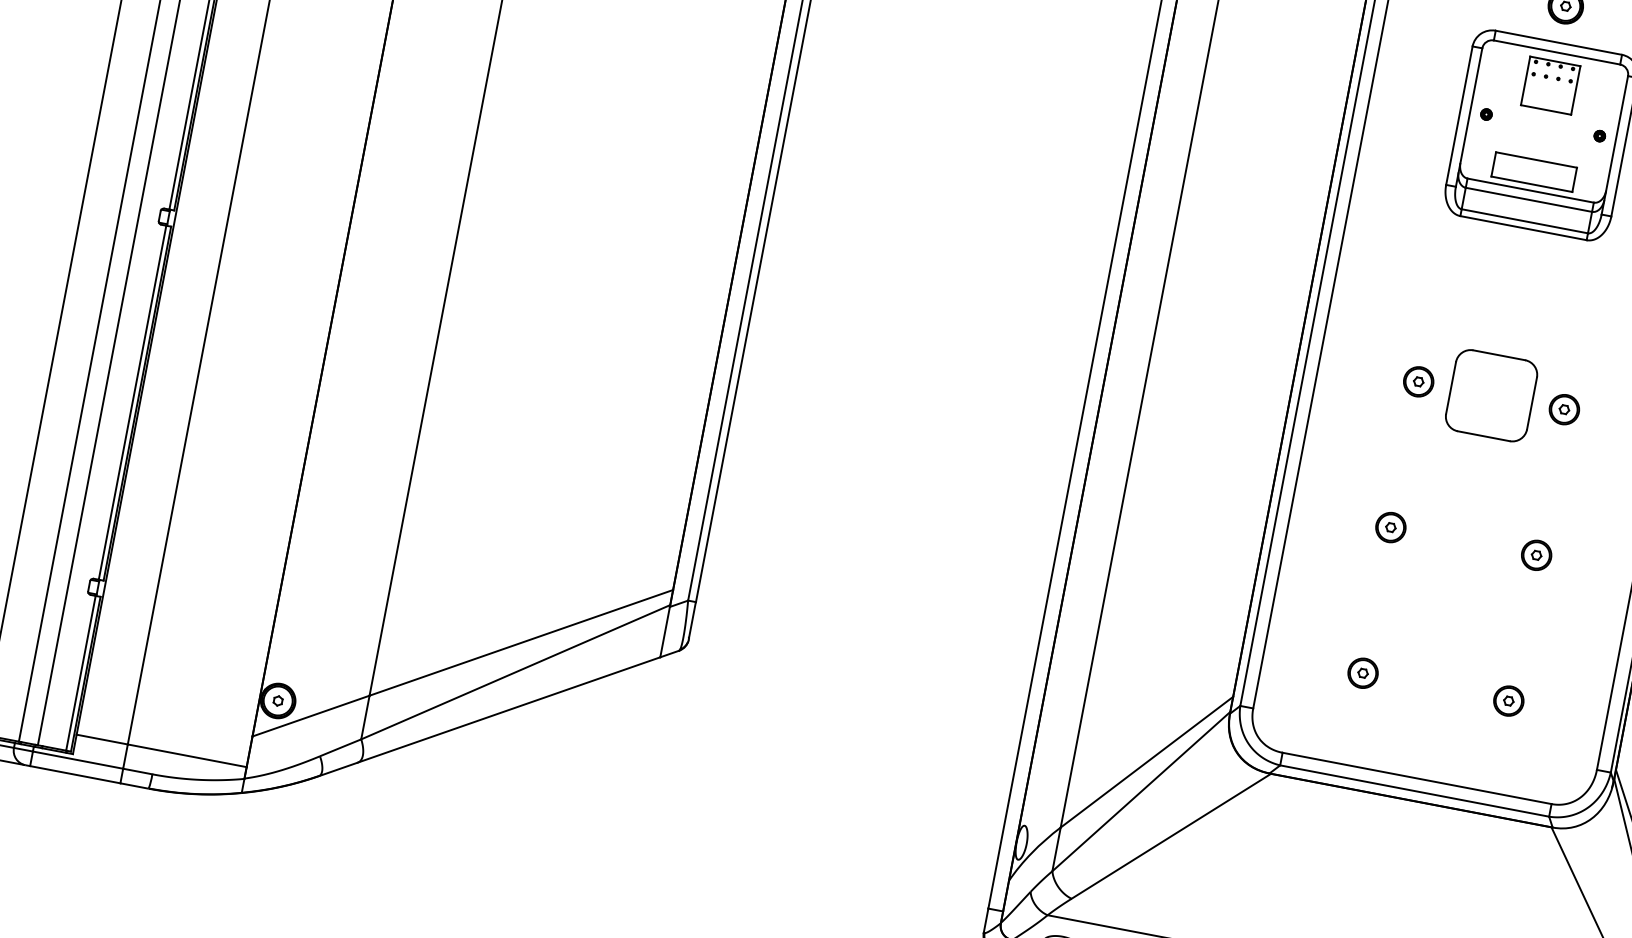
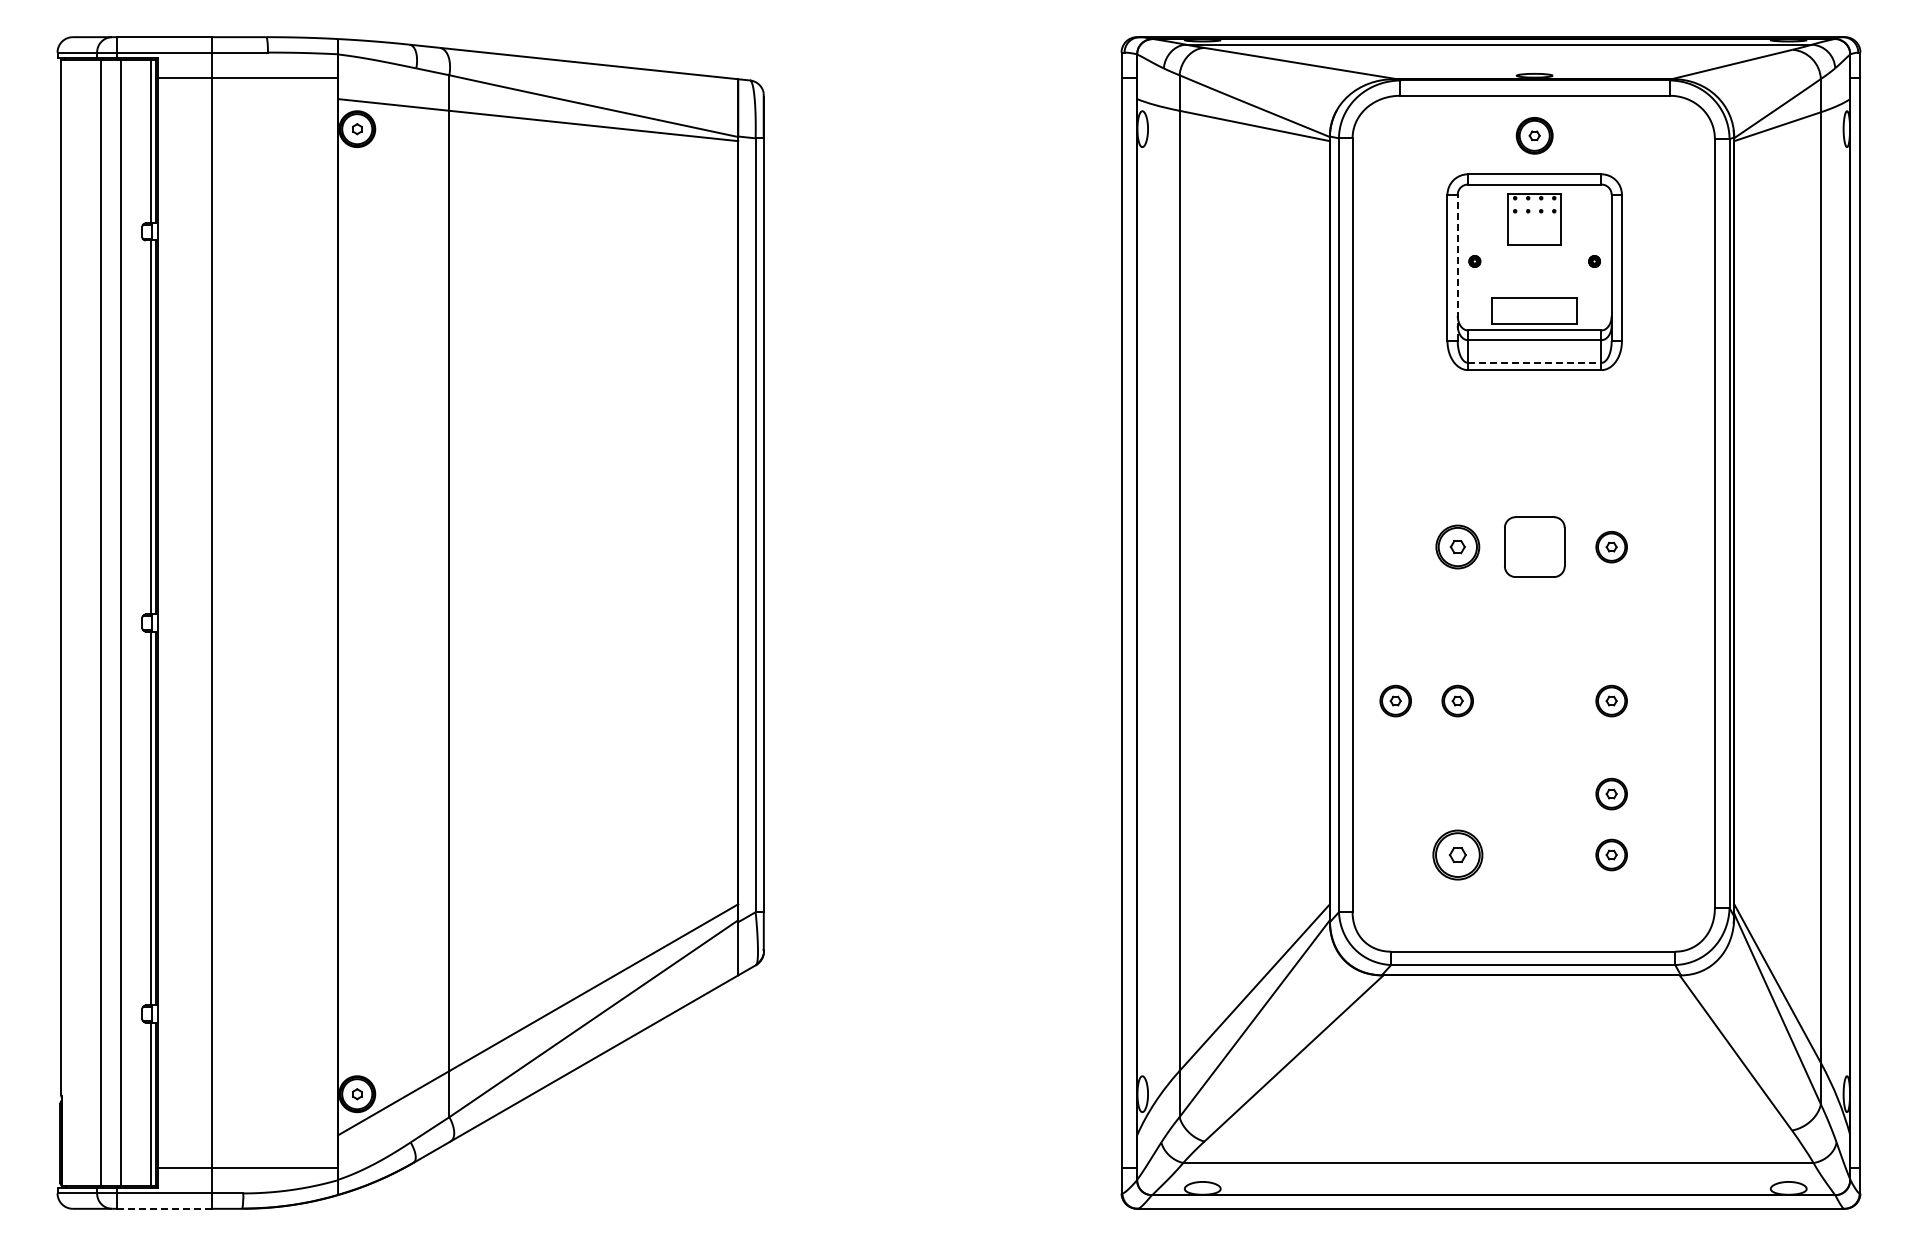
line: (1468, 117) -> (1457, 267), solid -> dashed
line: (1524, 220) -> (1534, 362), solid -> dashed
part: (1418, 382) -> (1457, 547), size x1.4
part: (1491, 395) -> (1534, 546), size x0.7
part: (1332, 515) -> (1395, 700), added
part: (1519, 642) -> (1611, 793), added
part: (1362, 672) -> (1457, 854), size x1.6
line: (75, 774) -> (164, 1208), solid -> dashed

